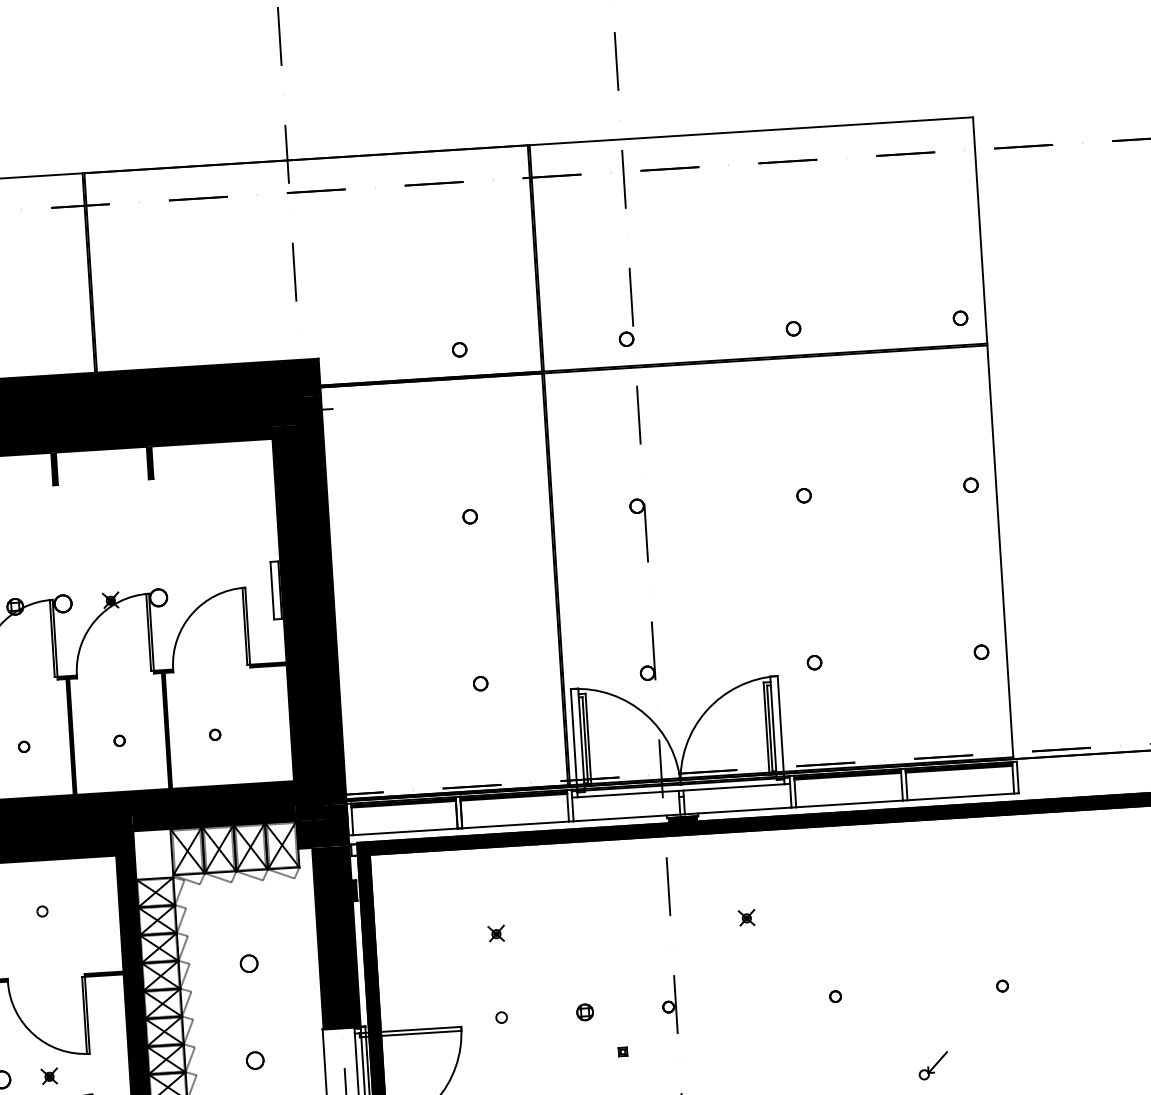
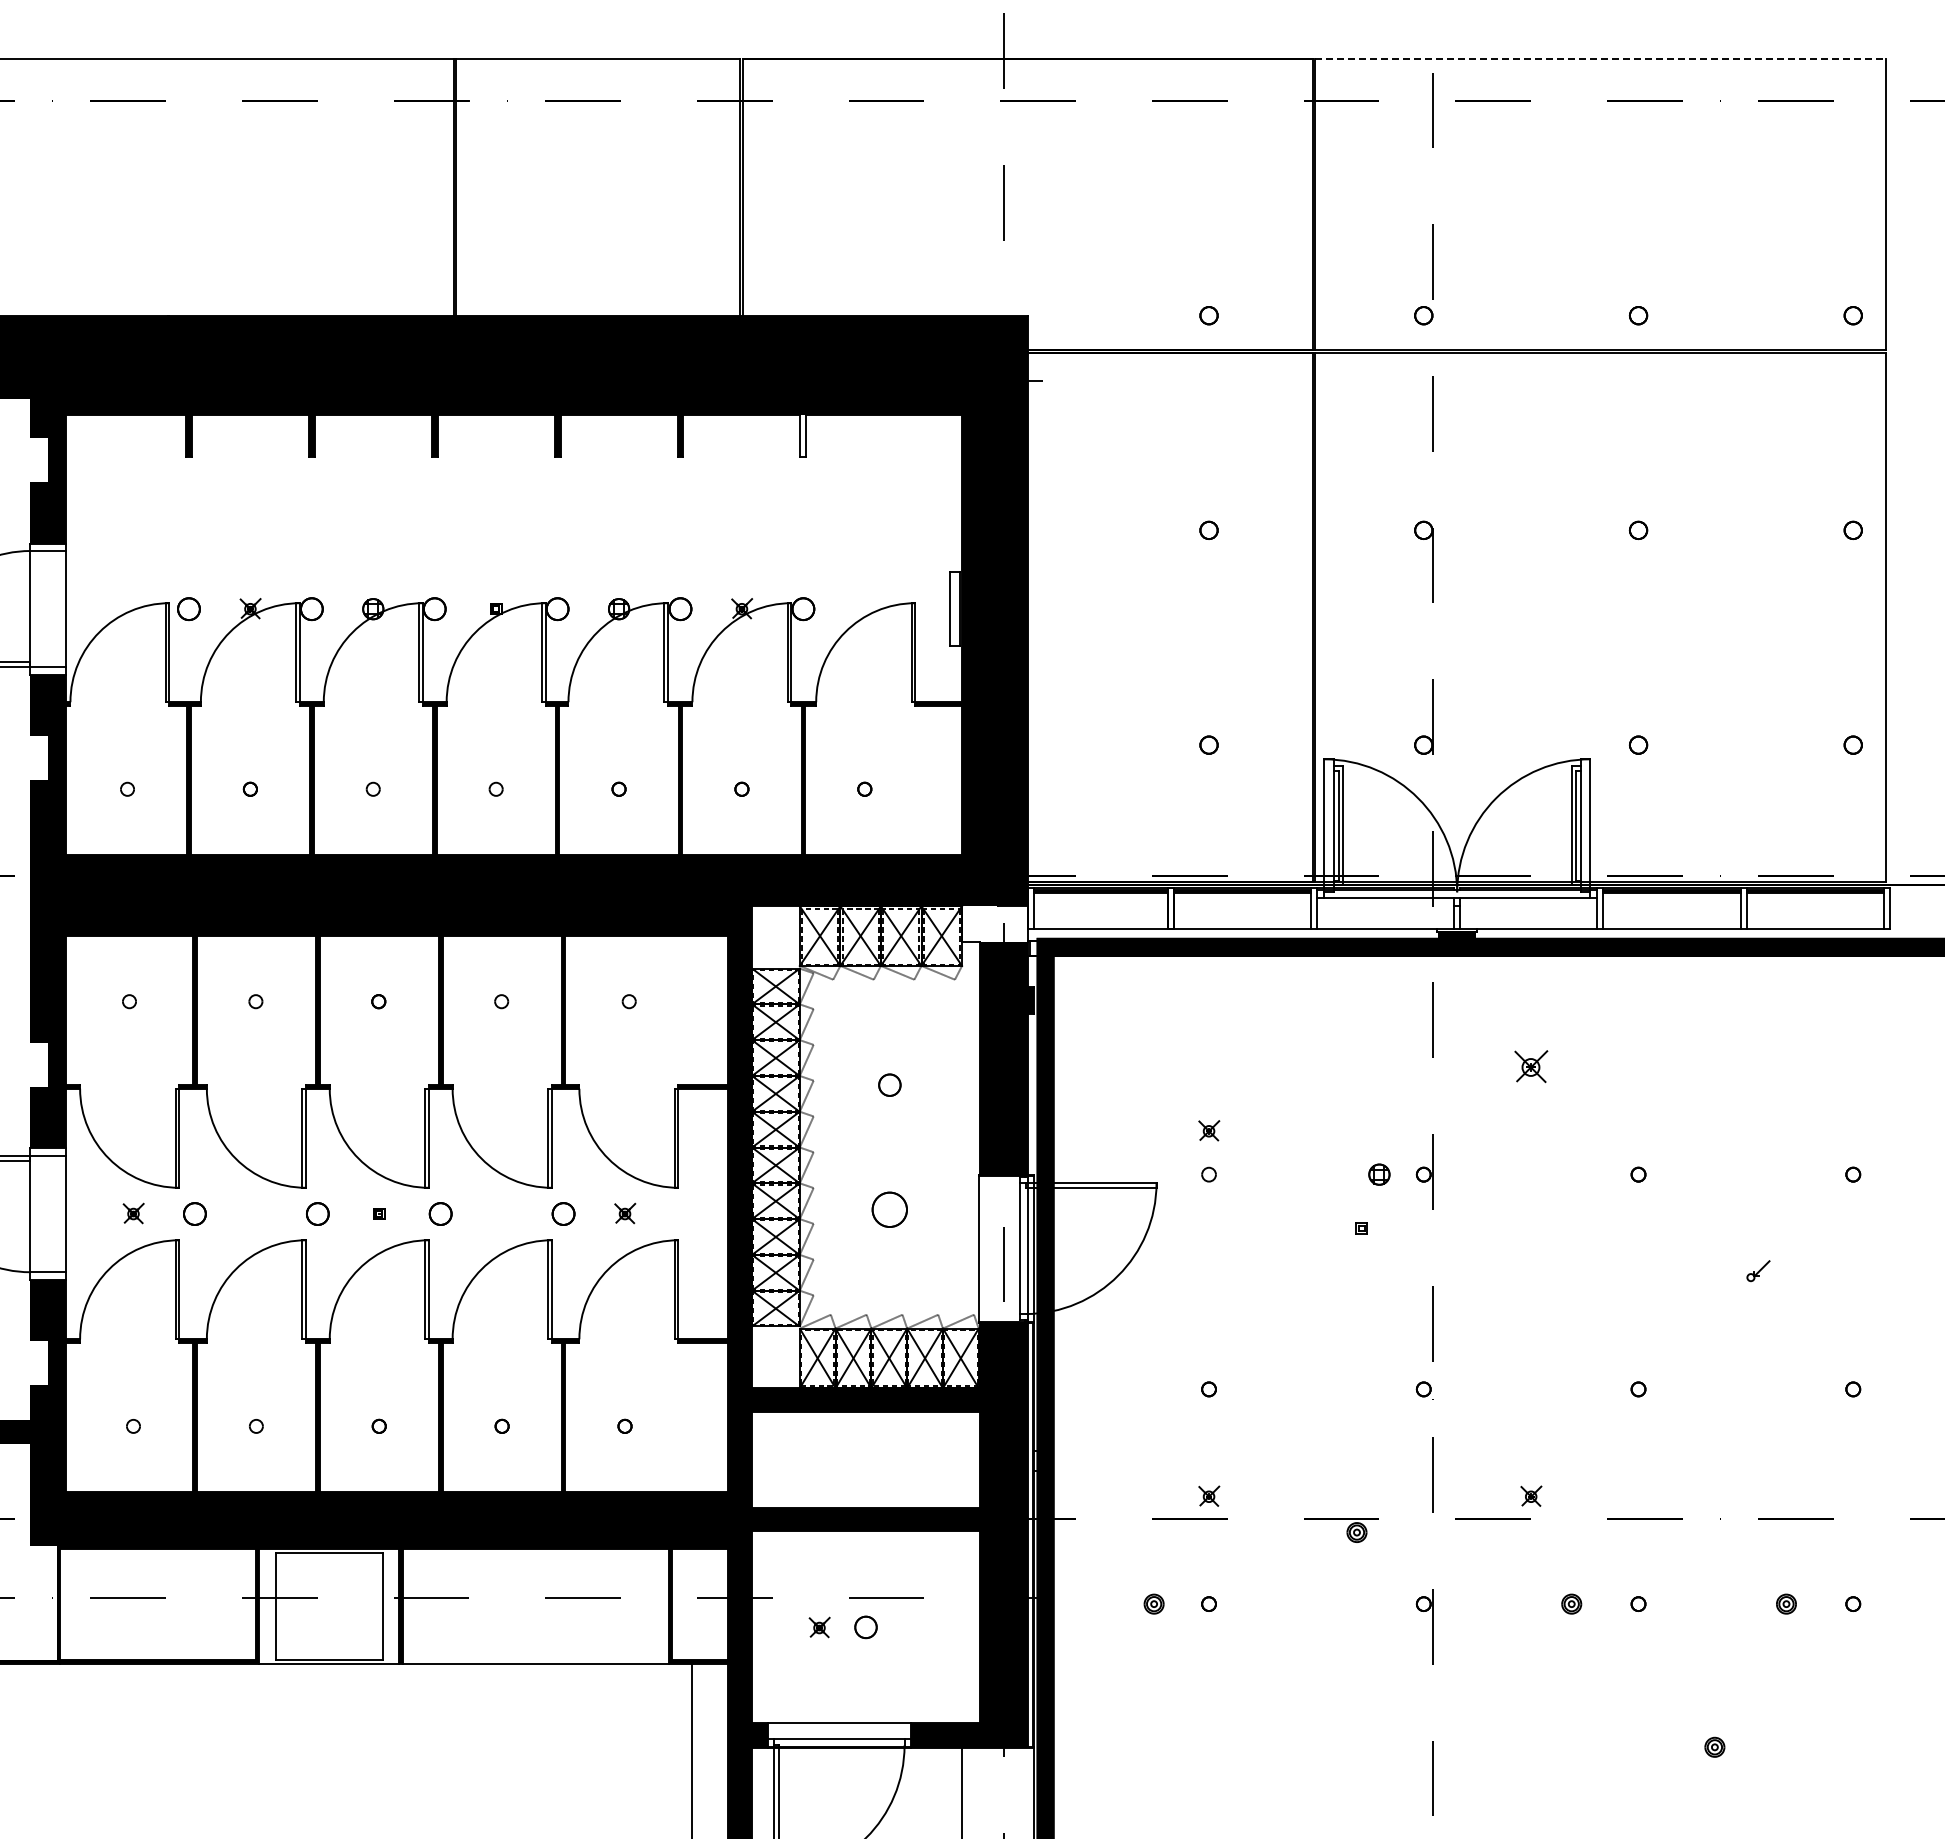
line: (751, 131) -> (1600, 59), solid -> dashed
fill: (150, 462) -> (803, 435), removed
fill: (322, 833) -> (994, 924), removed
part: (747, 917) -> (1531, 1066), size x1.6
part: (496, 933) -> (1209, 1130), moved
part: (585, 1012) -> (1379, 1174), moved
part: (254, 1060) -> (889, 1209), size x1.6
part: (933, 1065) -> (1758, 1270), size x0.6

